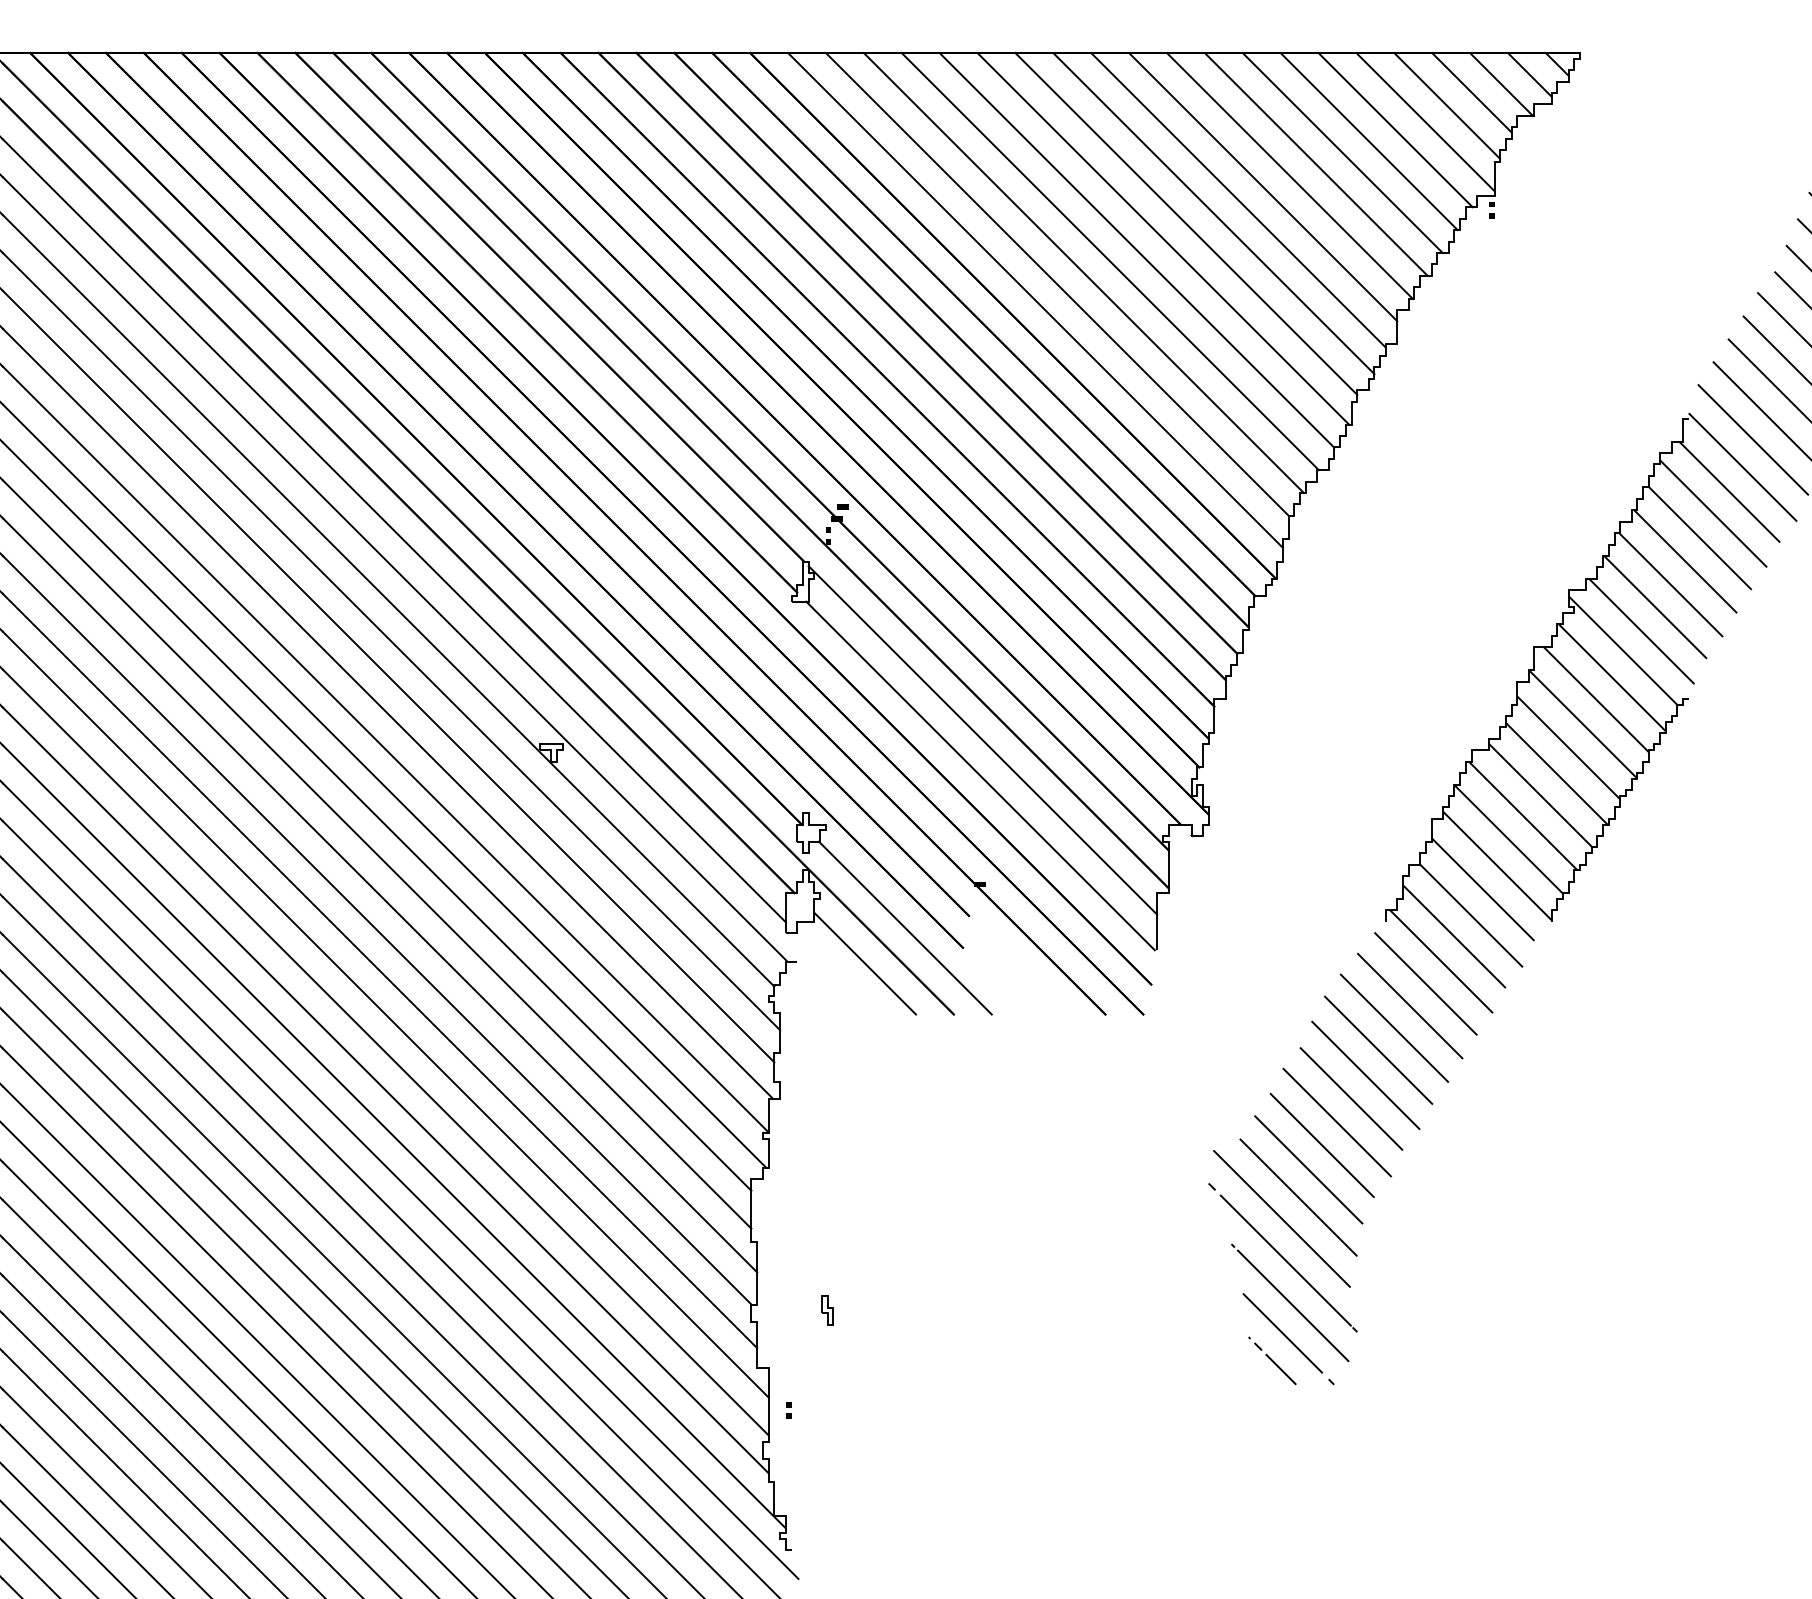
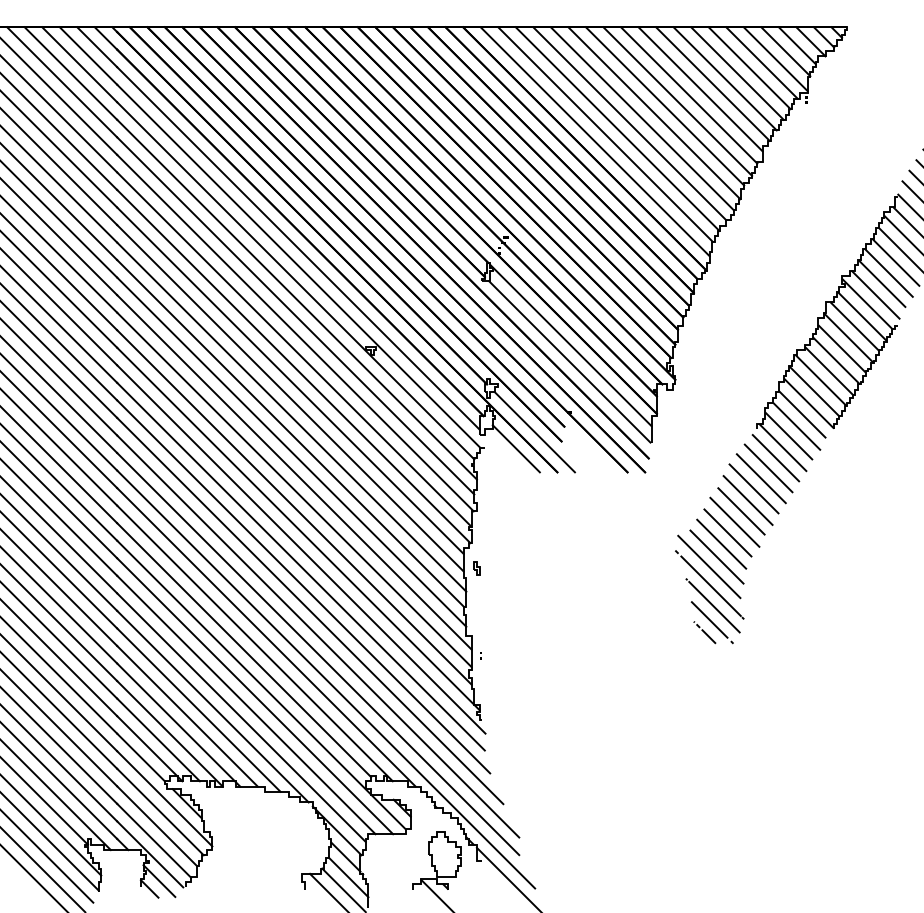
part: (826, 1310) -> (476, 568), moved

